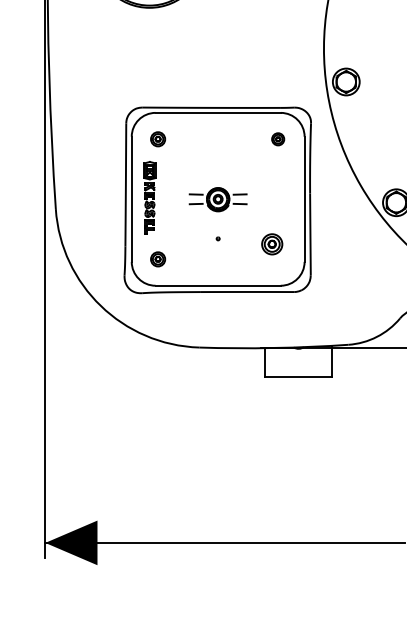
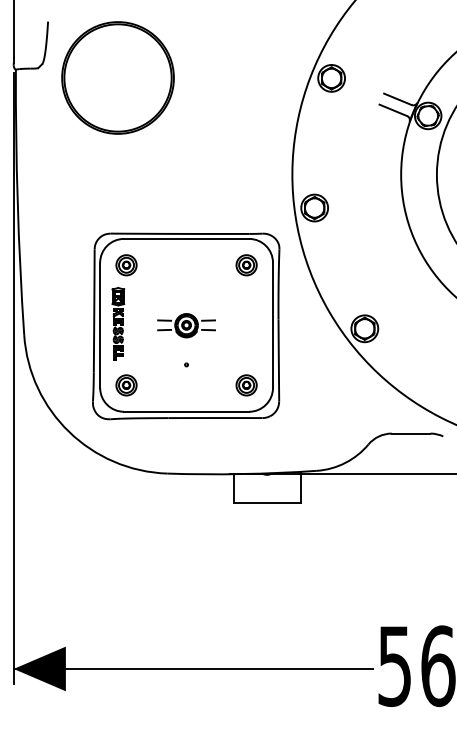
part: (158, 139) -> (126, 265), size x1.43
part: (278, 139) -> (246, 265), size x1.67
part: (272, 244) -> (246, 385), moved
part: (158, 259) -> (126, 385), size x1.43

